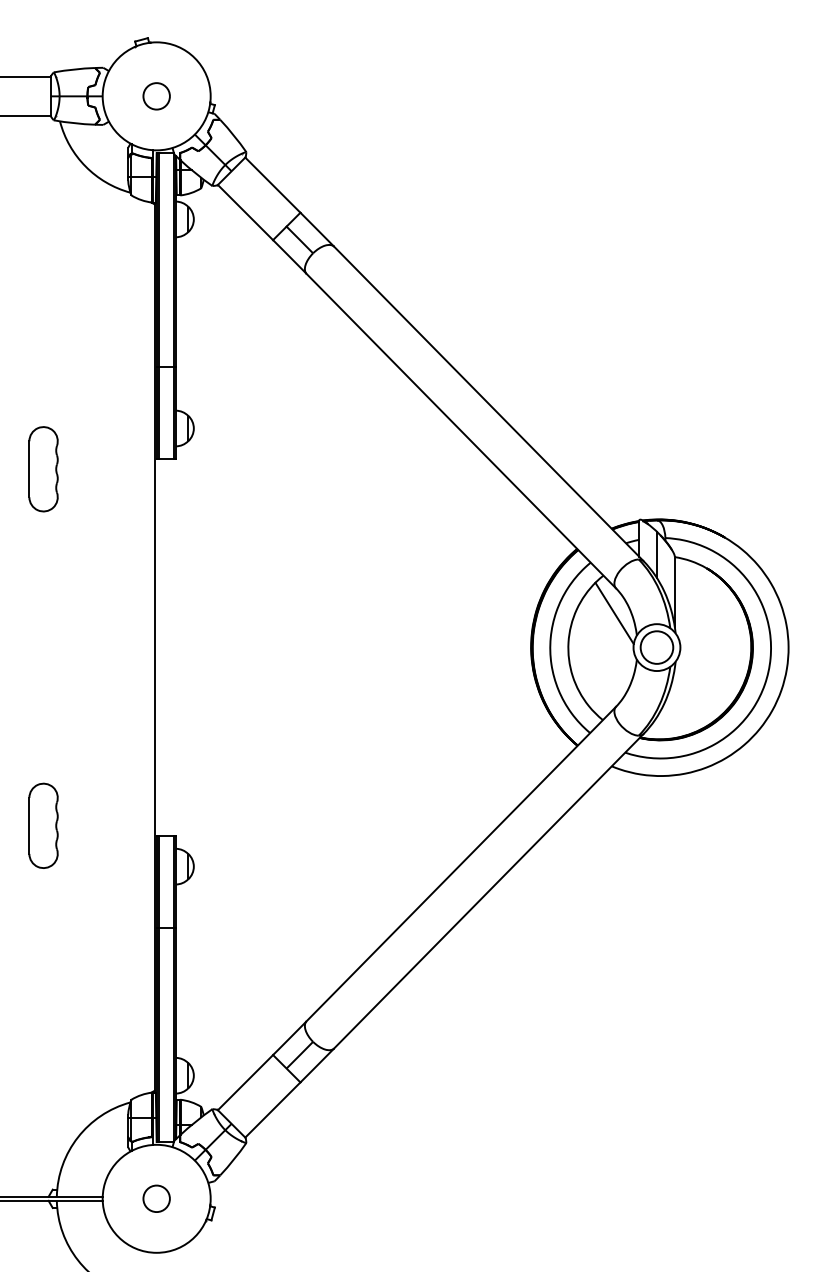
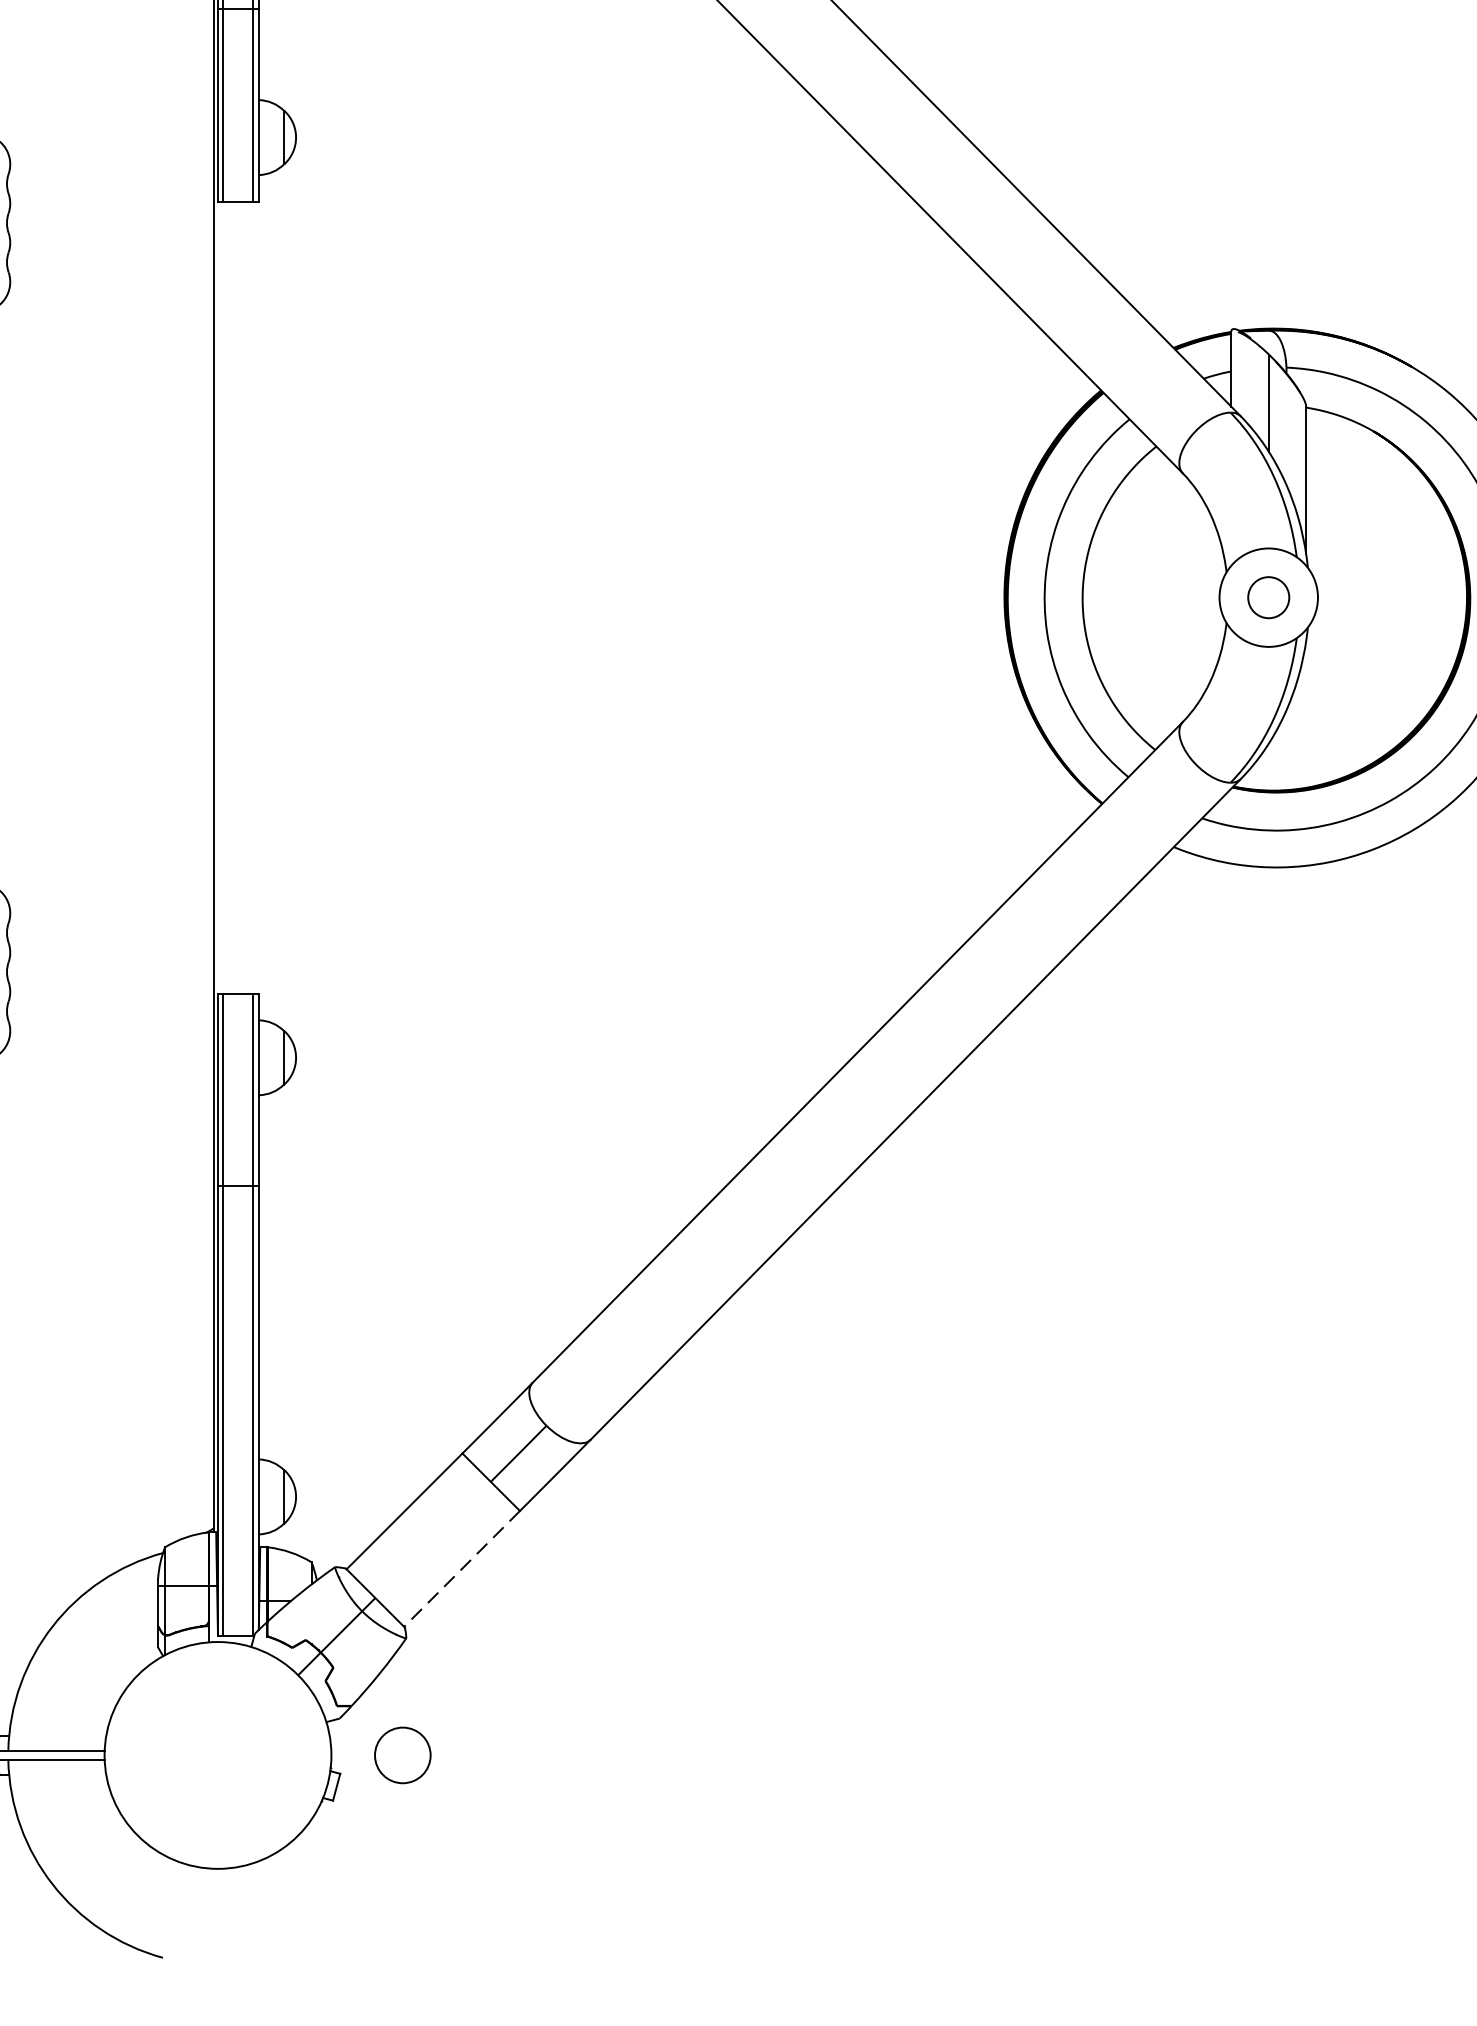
line: (614, 613) -> (1179, 526), removed
circle: (656, 647) -> (1267, 597), size x0.6
line: (272, 1110) -> (461, 1569), solid -> dashed
circle: (156, 1198) -> (402, 1754), moved

